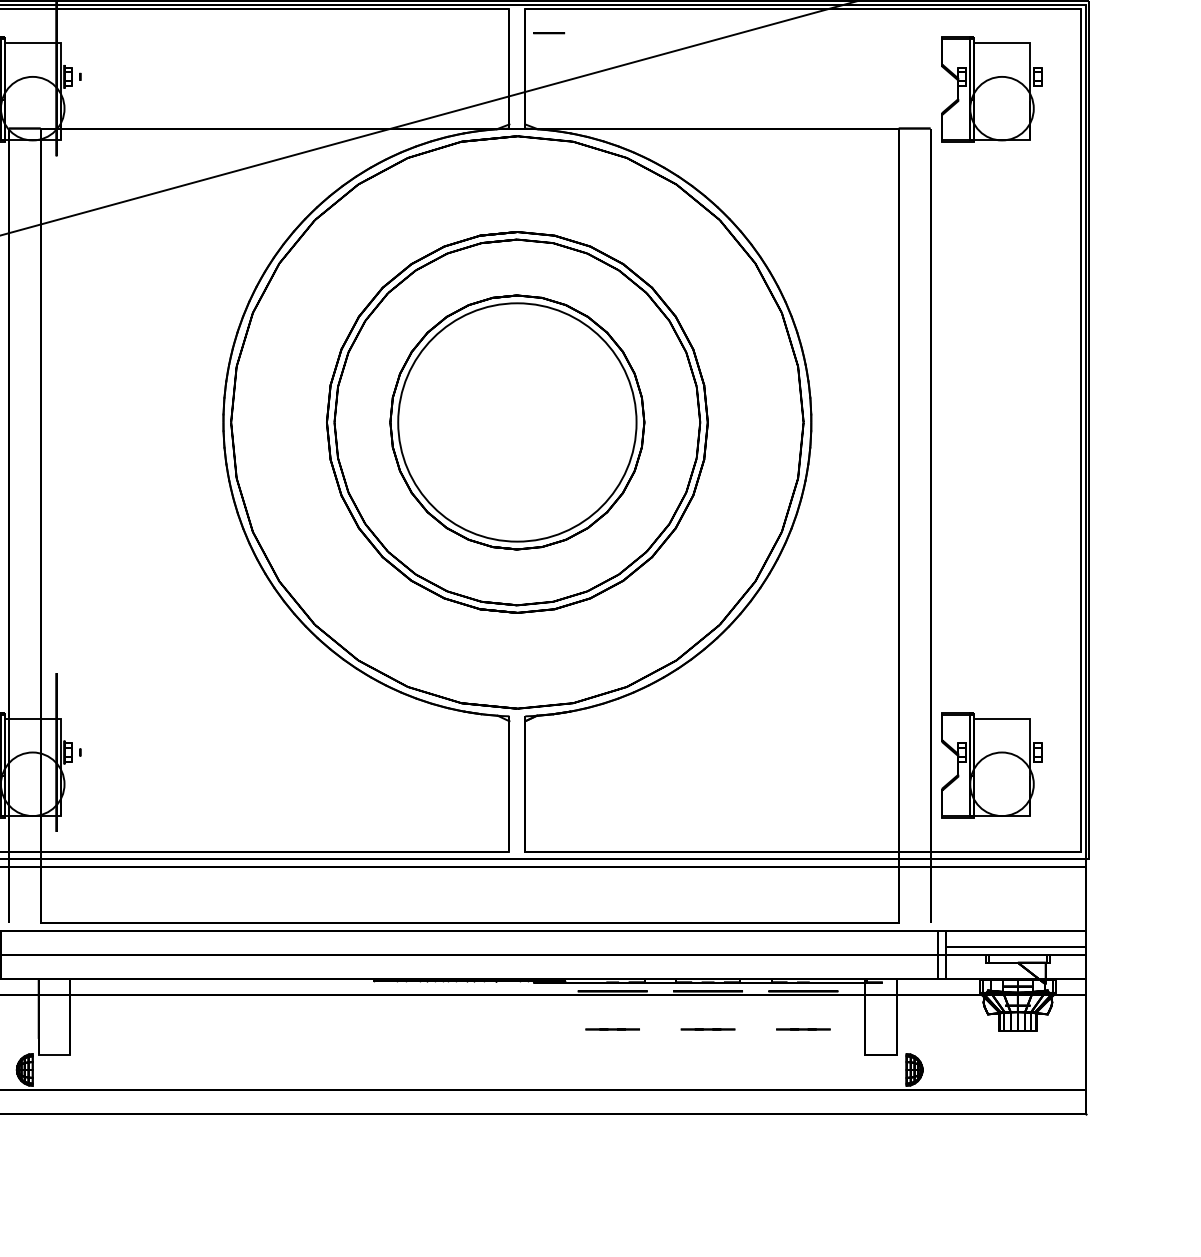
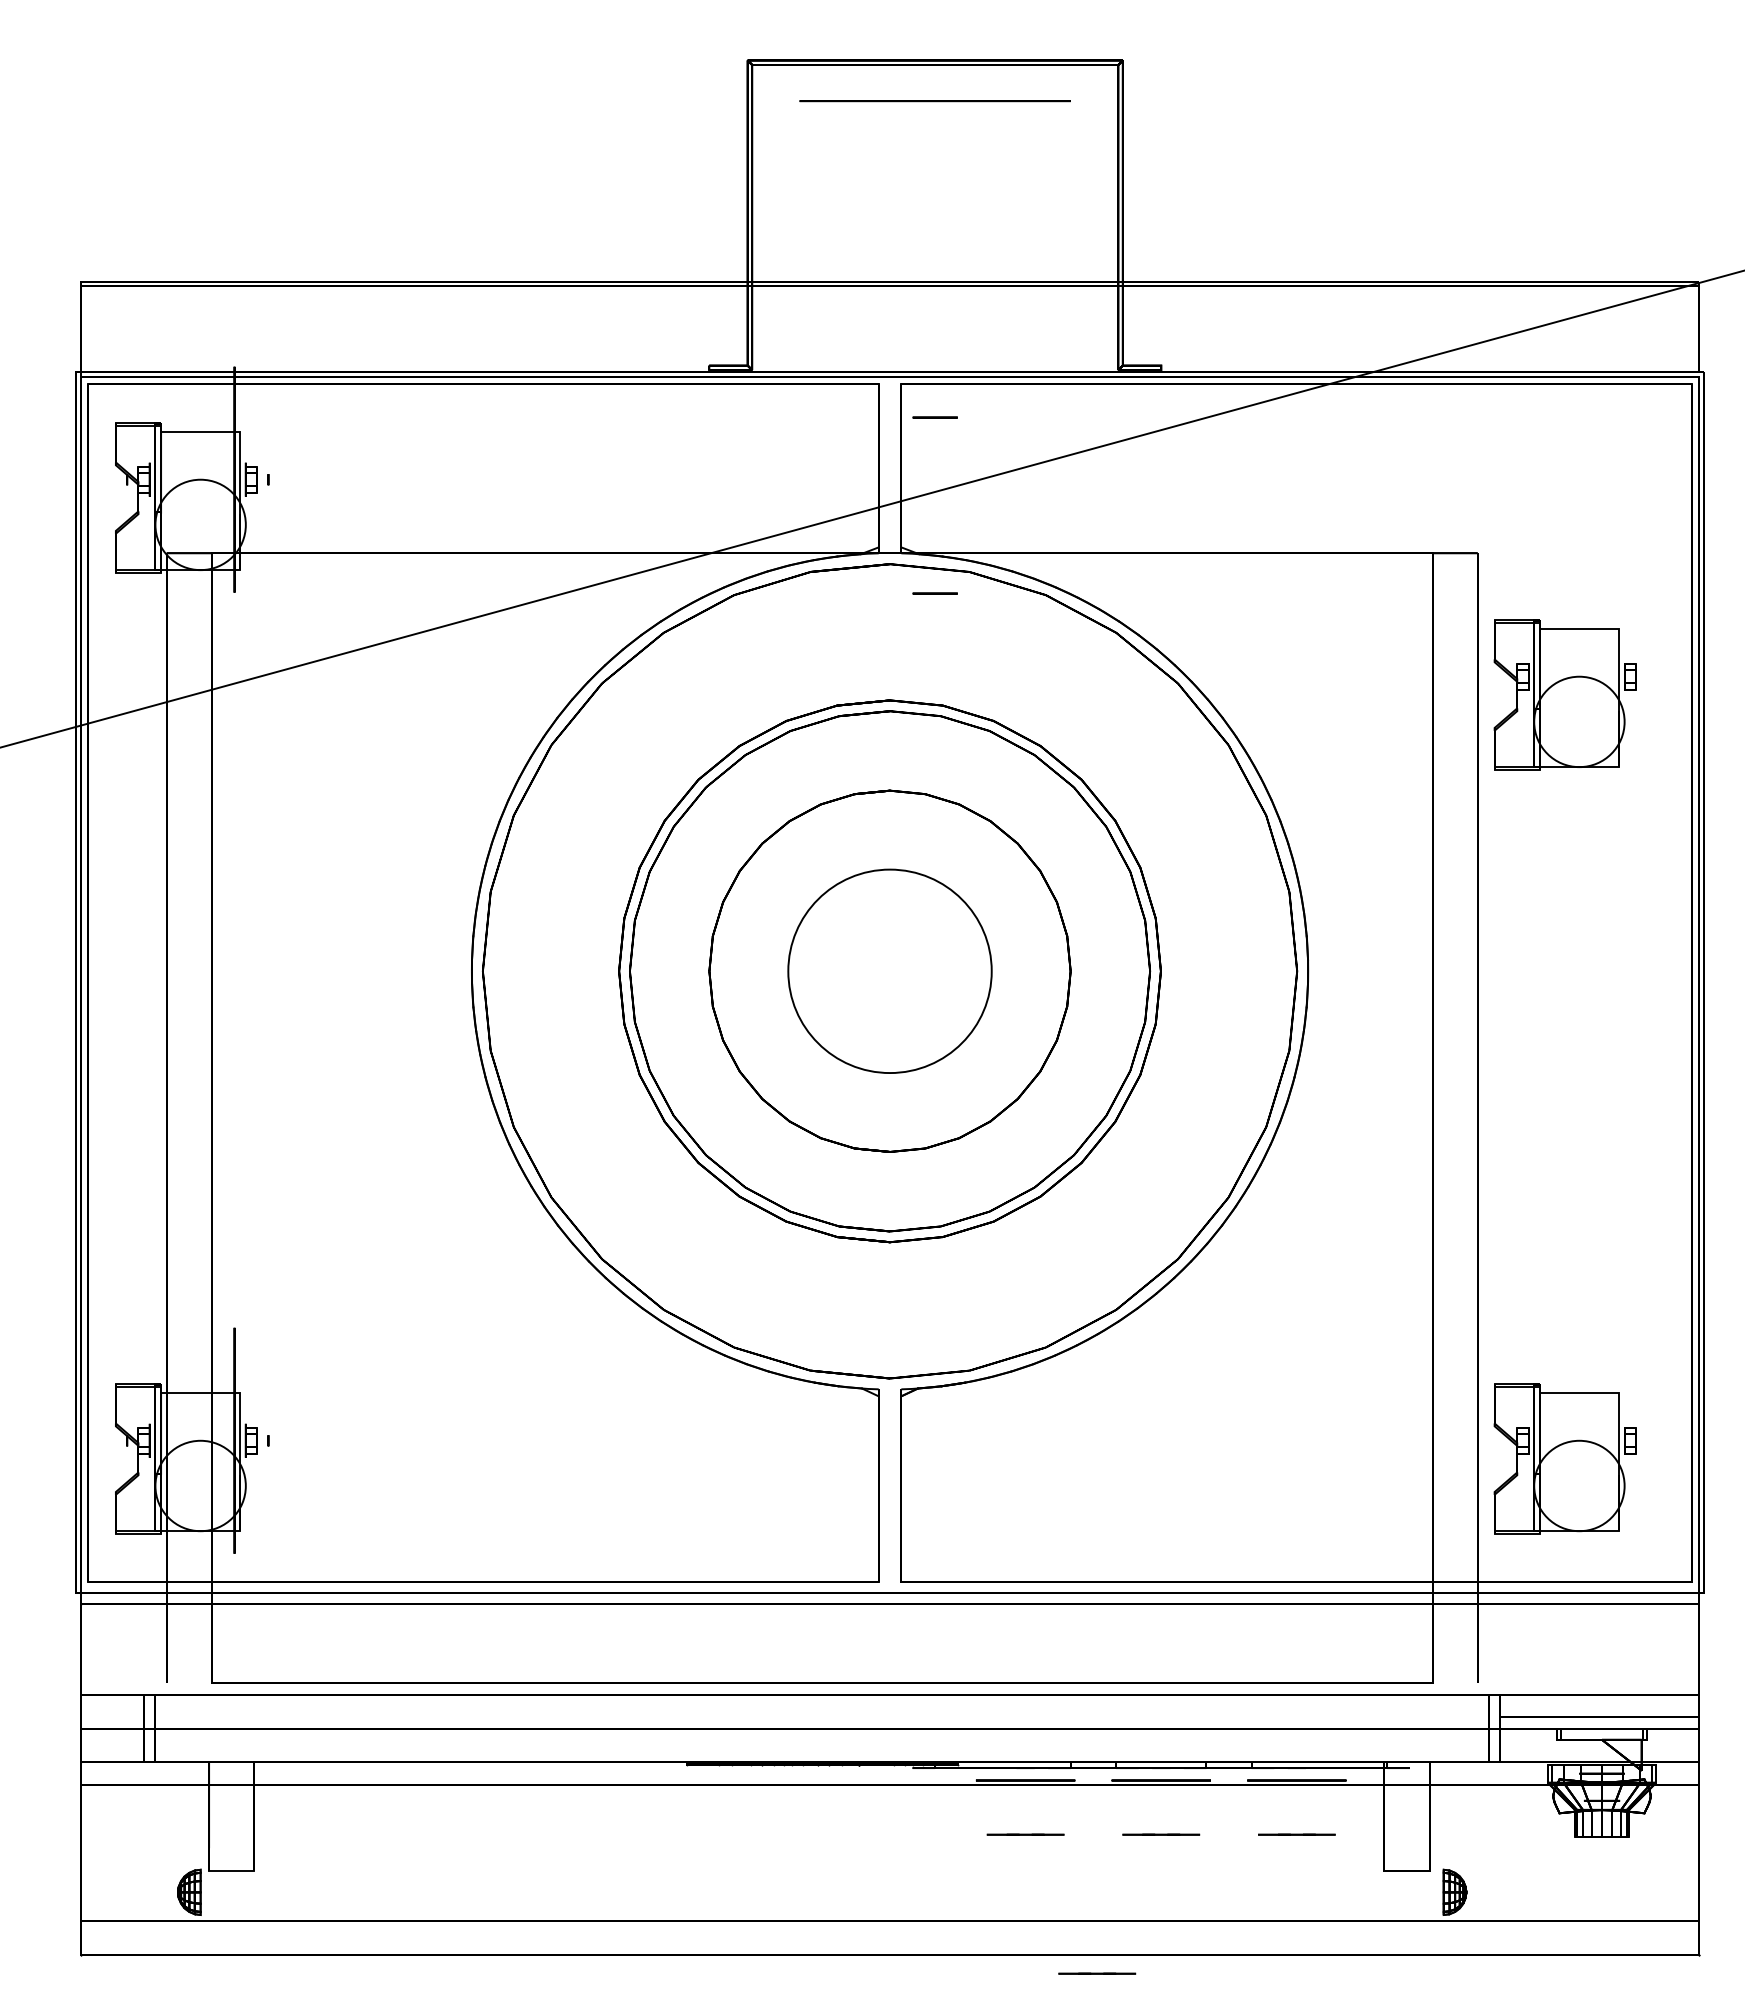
part: (991, 89) -> (1564, 694), moved
circle: (548, 156) -> (934, 593), added
circle: (517, 421) -> (889, 970), size x0.6
line: (663, 1127) -> (1097, 1973), added

